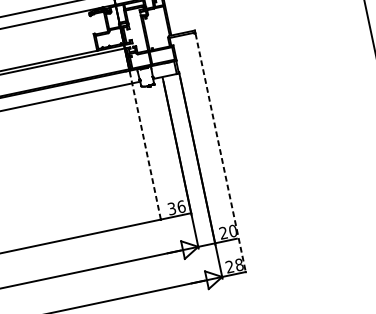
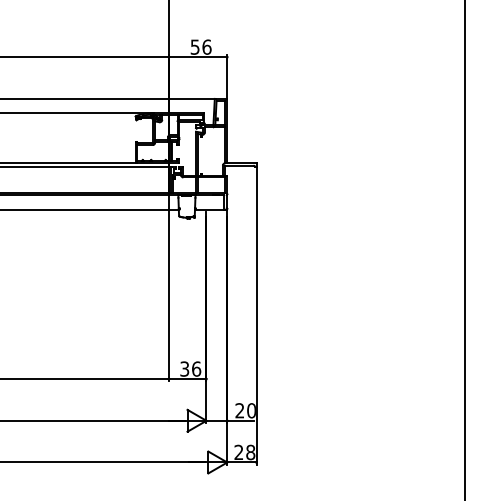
line: (145, 146) -> (168, 288), dashed -> solid
line: (220, 154) -> (256, 316), dashed -> solid

